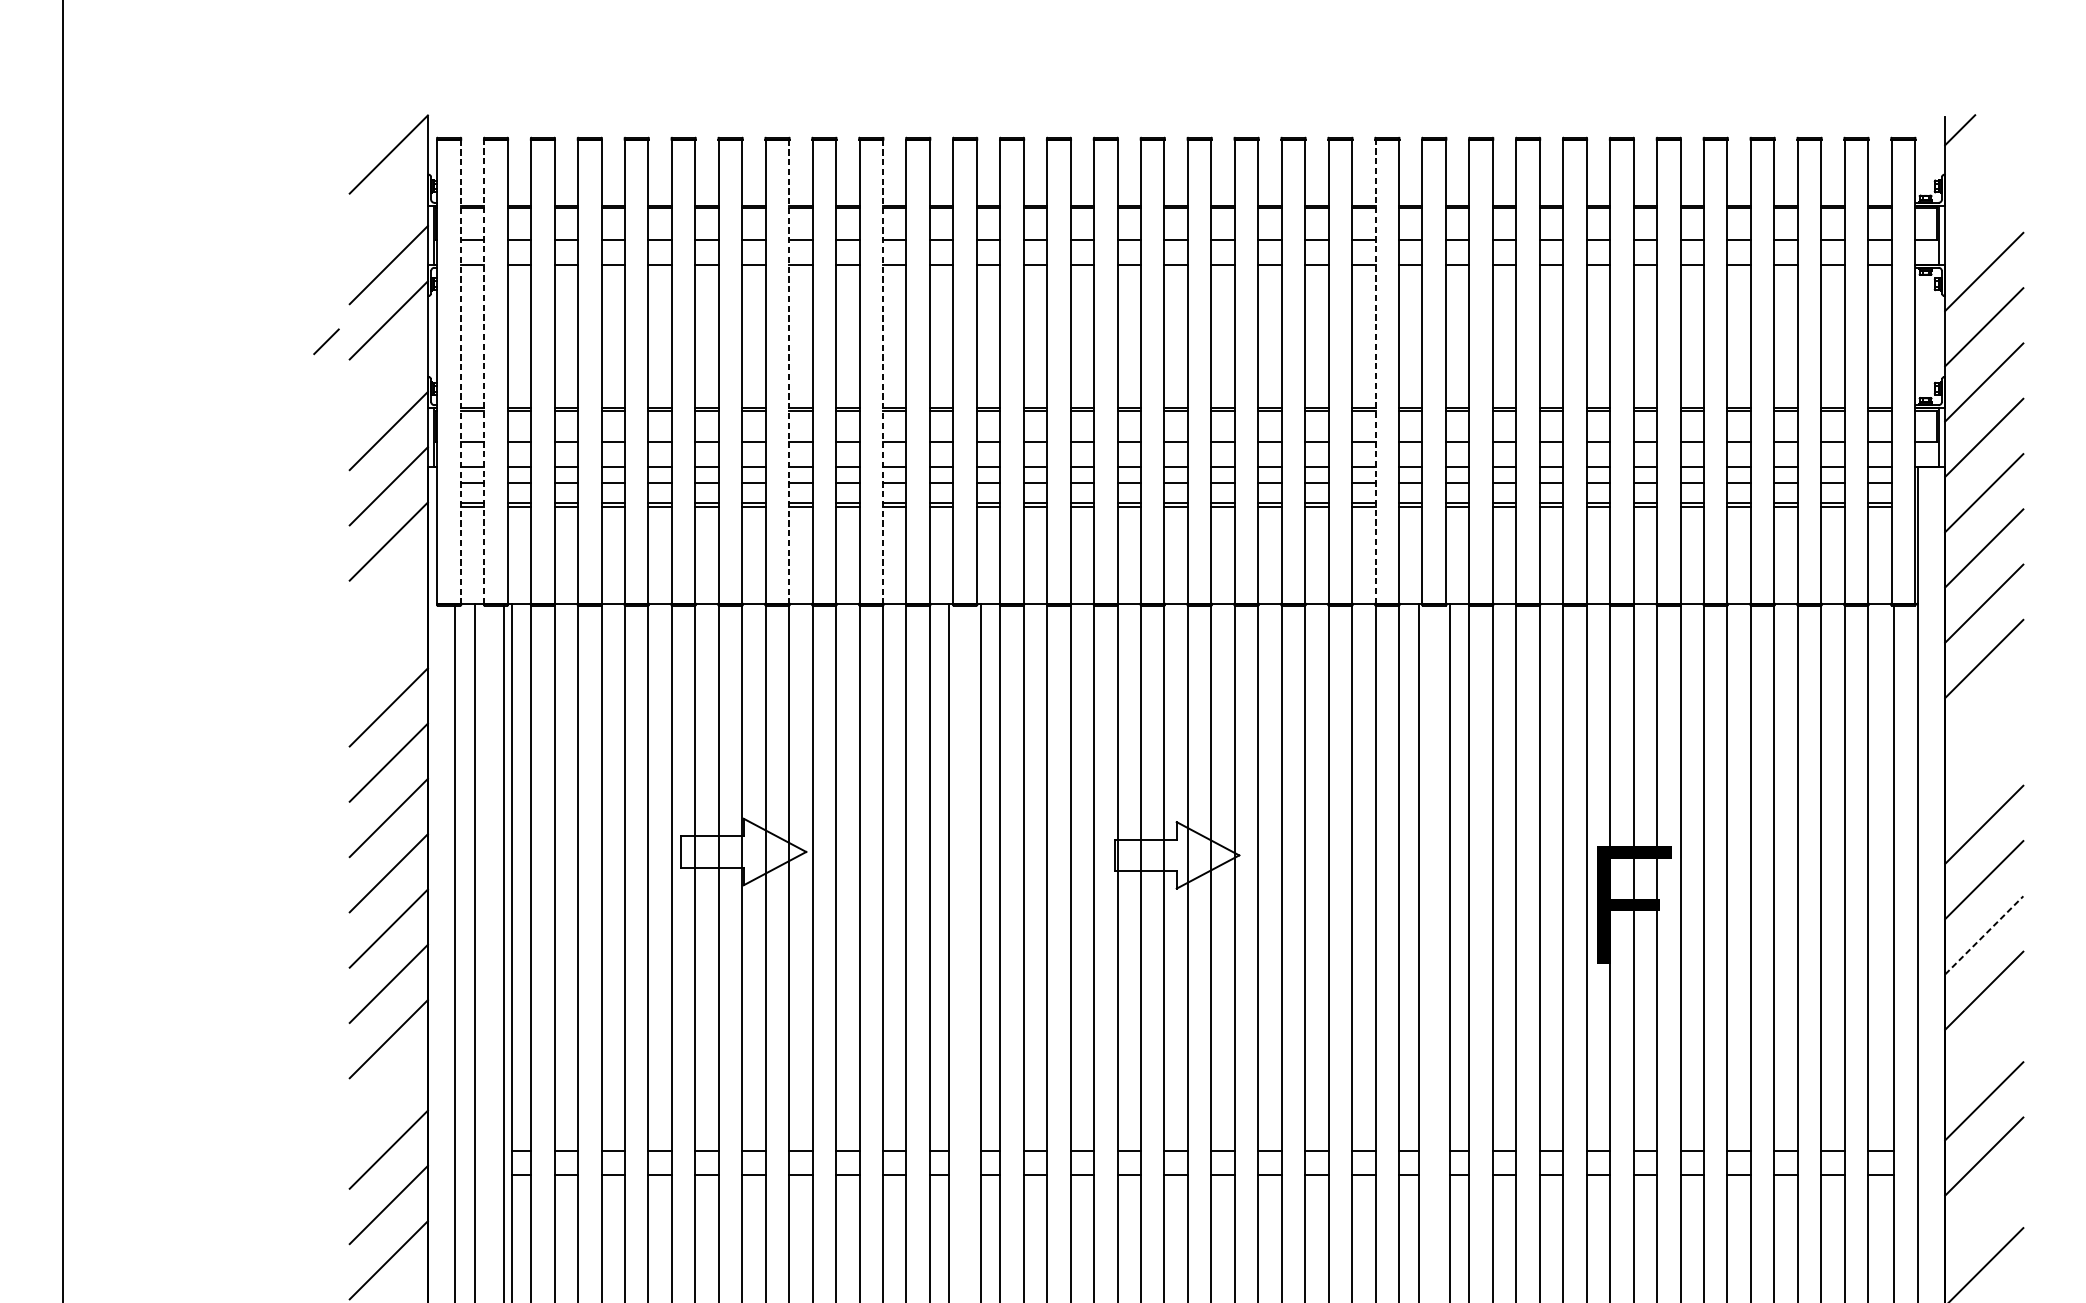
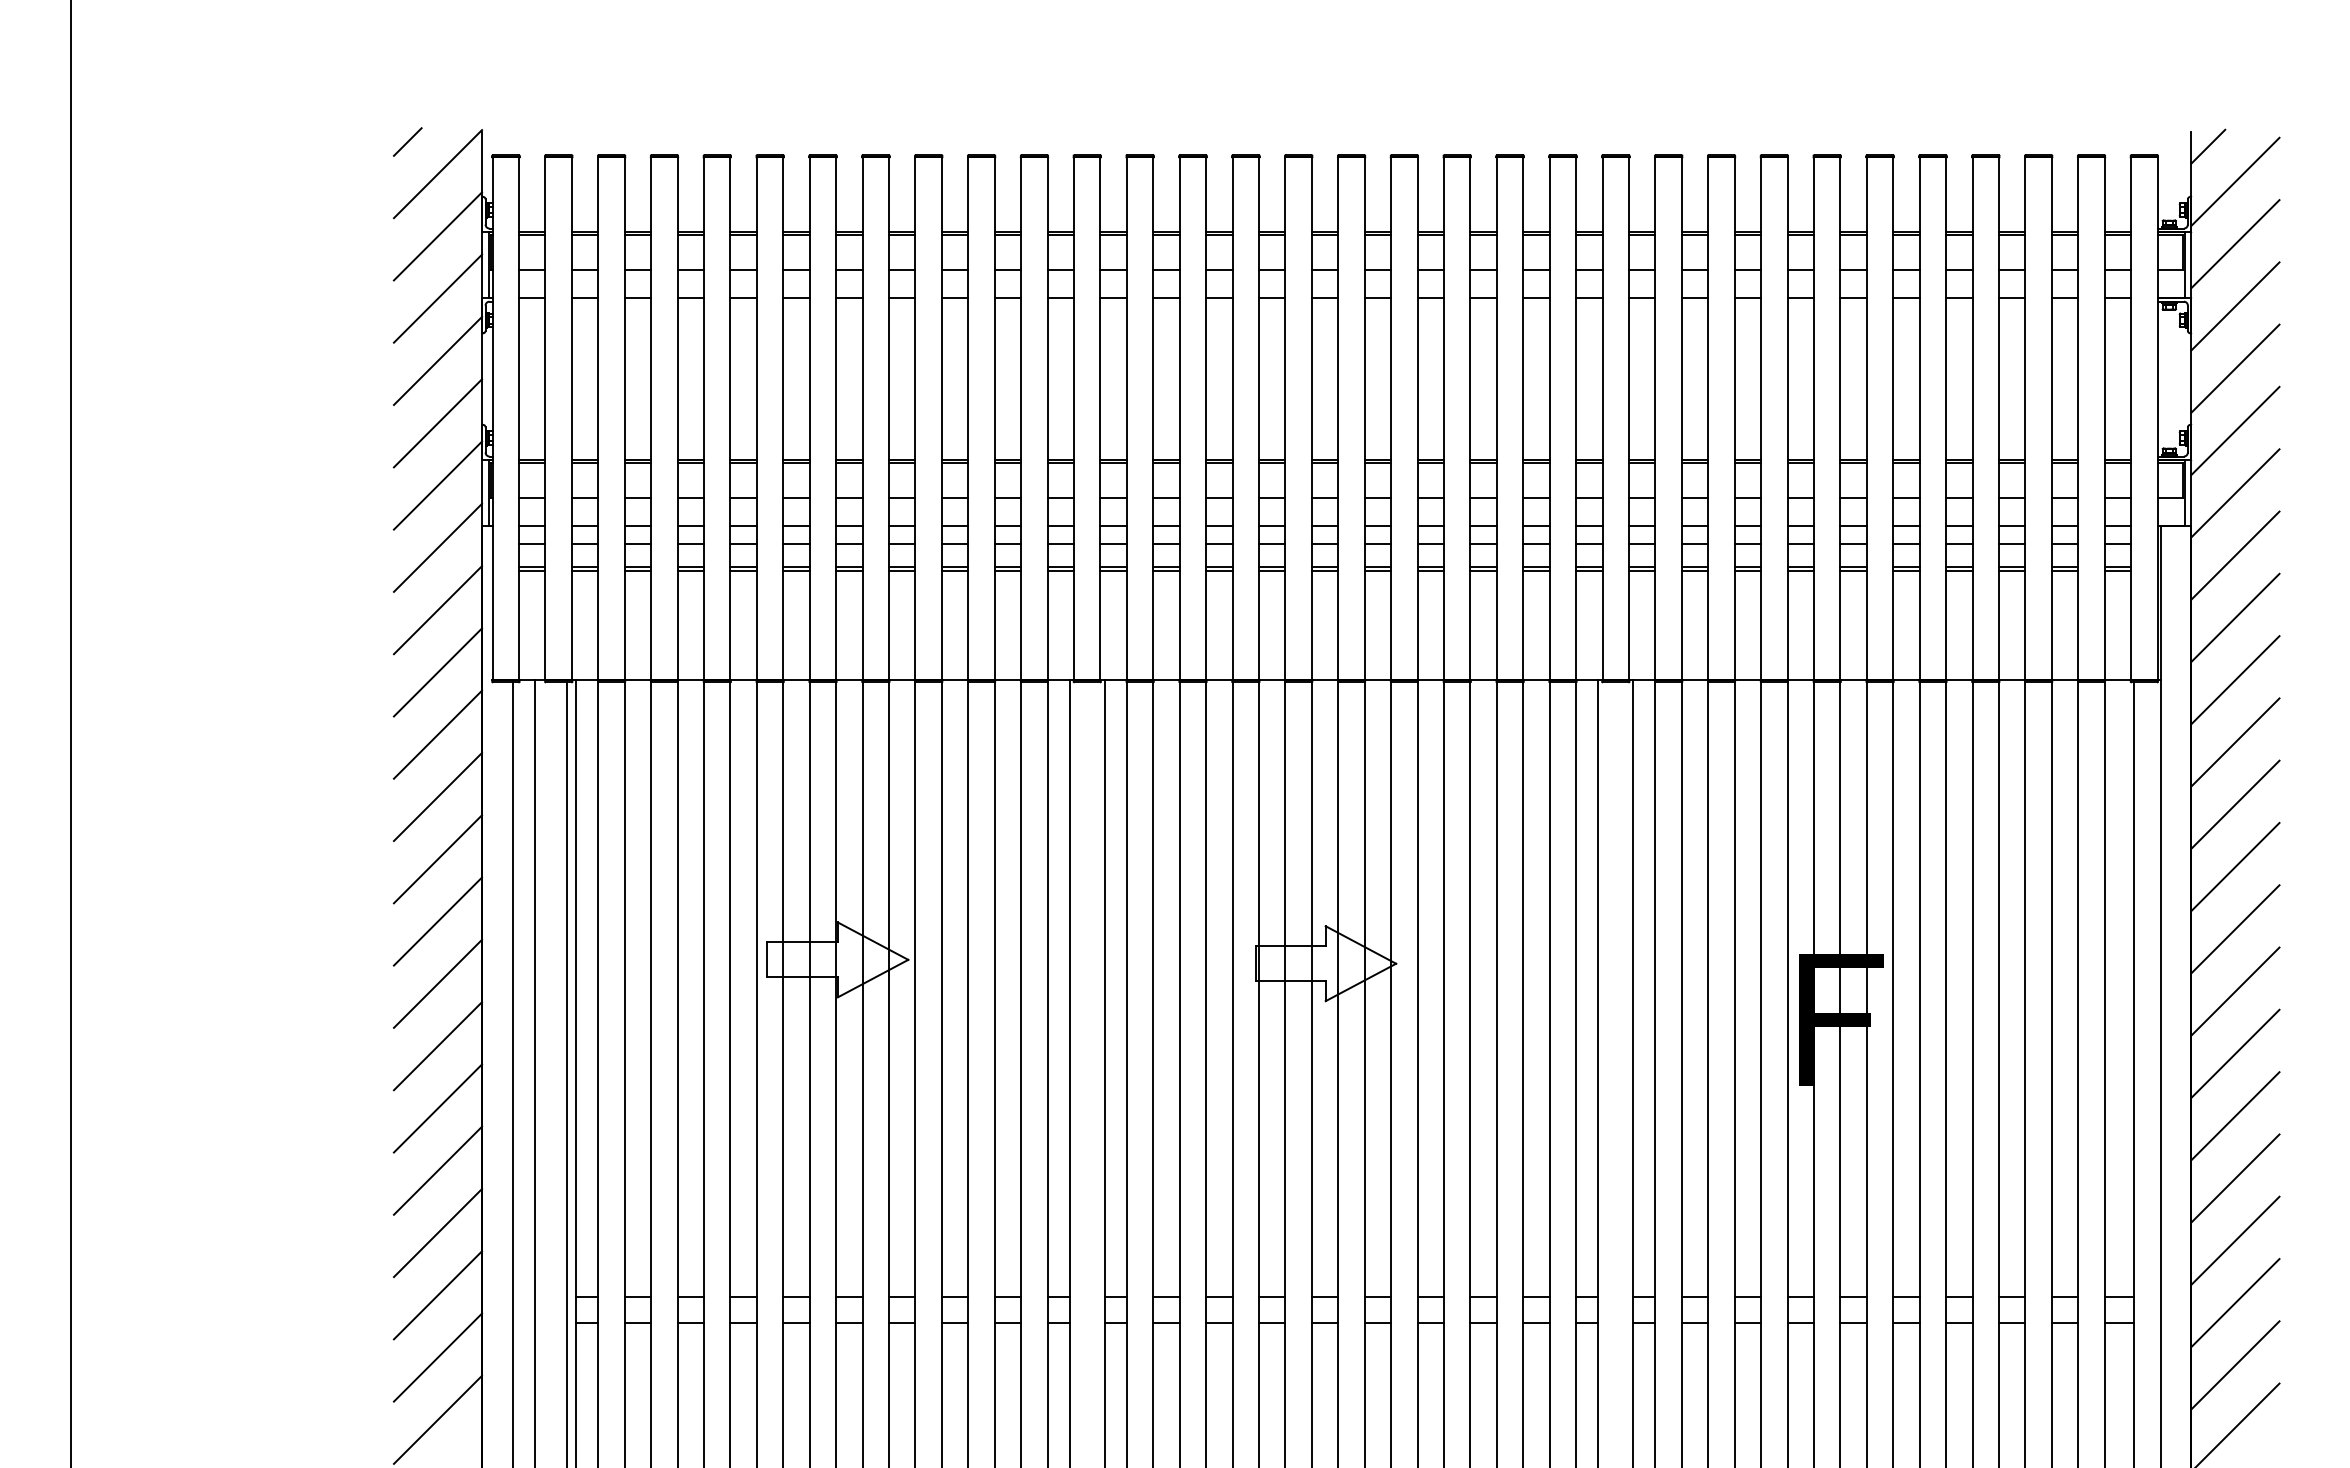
line: (1984, 161) -> (2235, 181), added
line: (388, 209) -> (437, 236), added
line: (1984, 217) -> (2235, 244), added
line: (326, 341) -> (407, 141), moved
line: (484, 371) -> (545, 418), dashed -> solid
line: (1375, 371) -> (1549, 418), dashed -> solid
line: (461, 372) -> (519, 419), dashed -> solid
line: (789, 372) -> (889, 419), dashed -> solid
line: (882, 372) -> (994, 419), dashed -> solid
line: (388, 375) -> (437, 423), added
line: (388, 596) -> (437, 672), added
line: (388, 651) -> (437, 734), added
line: (1984, 714) -> (2235, 804), added
line: (1984, 769) -> (2235, 866), added
line: (1984, 935) -> (2235, 1053), dashed -> solid
line: (1984, 1046) -> (2235, 1178), added
line: (388, 1093) -> (437, 1232), added
line: (1984, 1212) -> (2235, 1365), added

